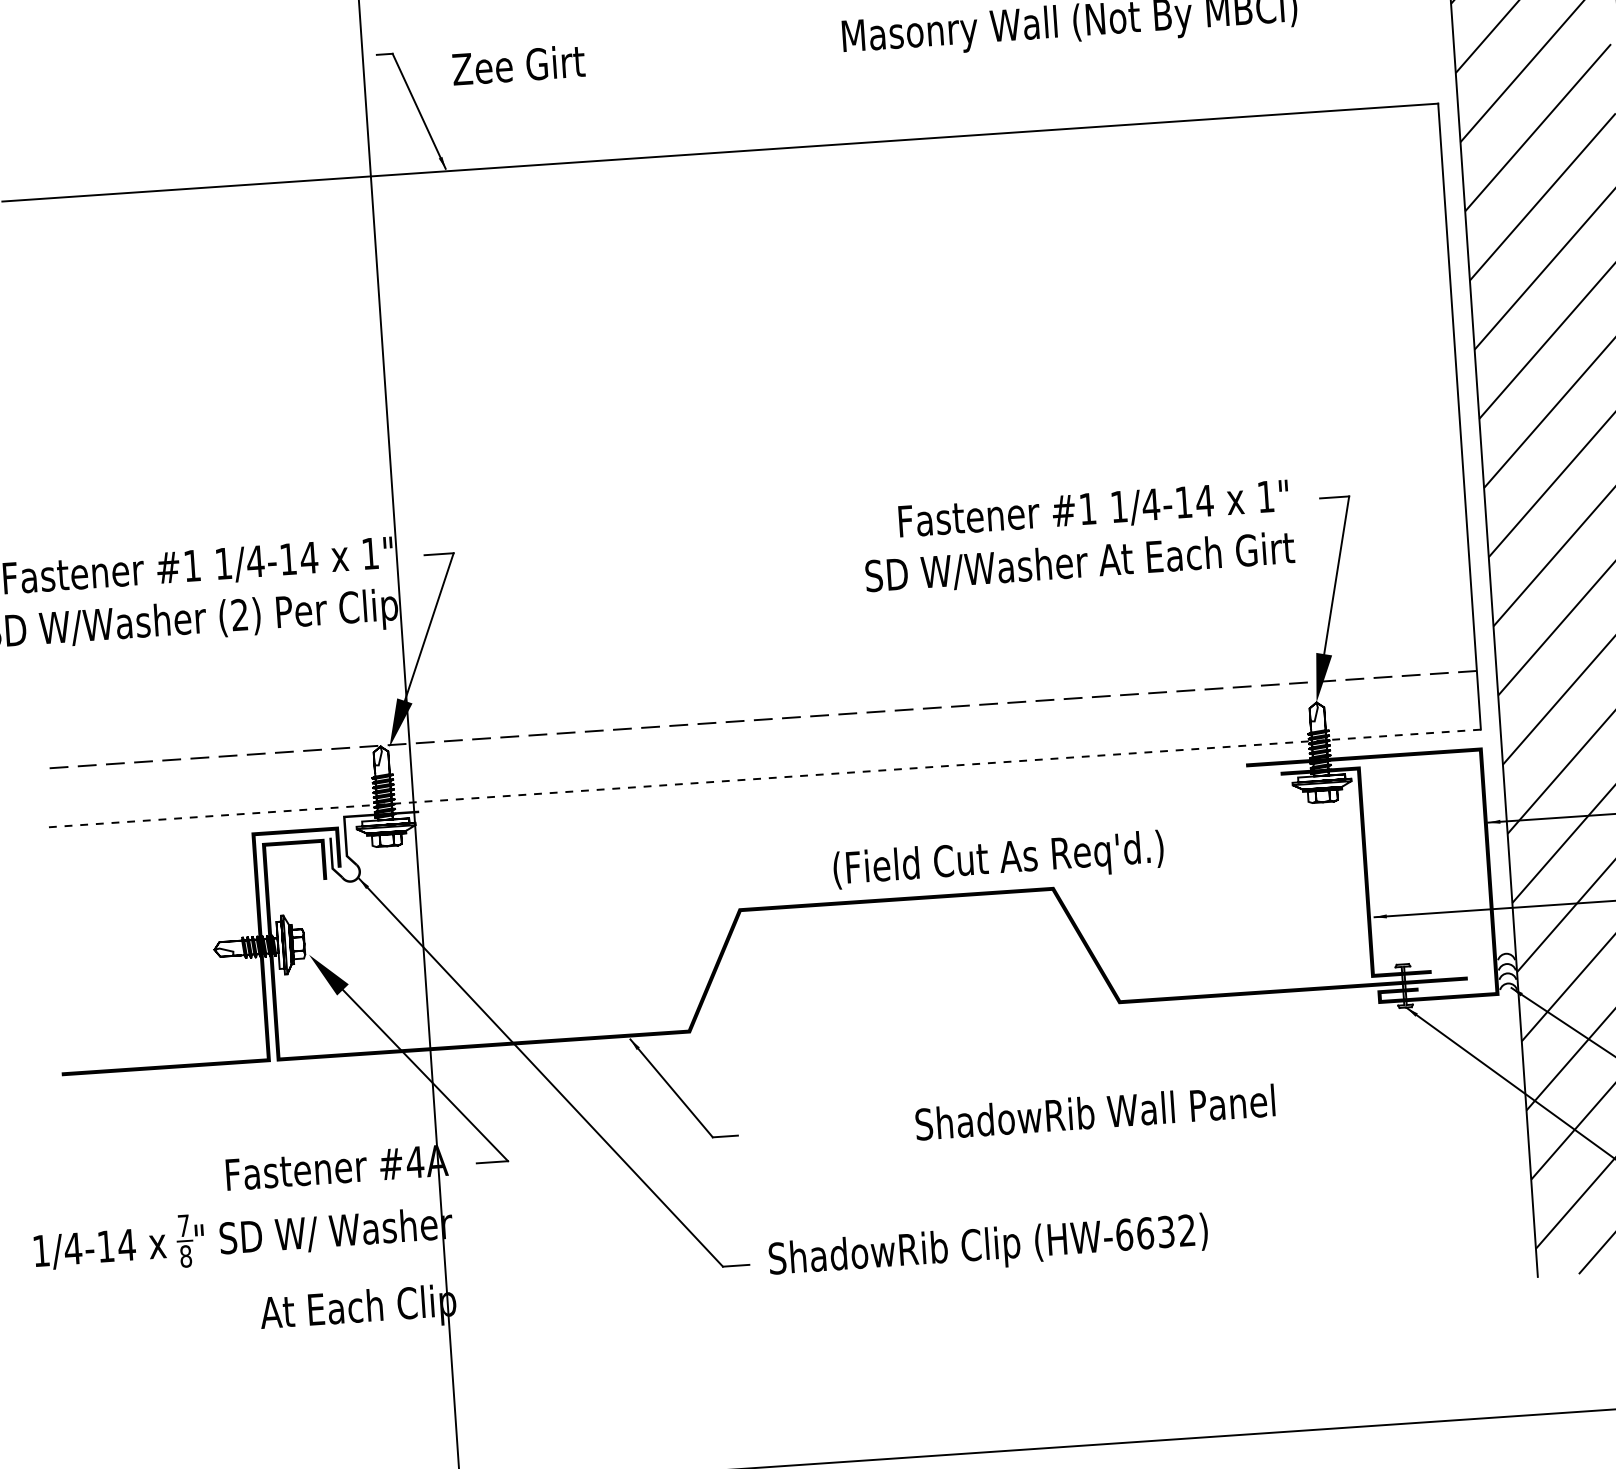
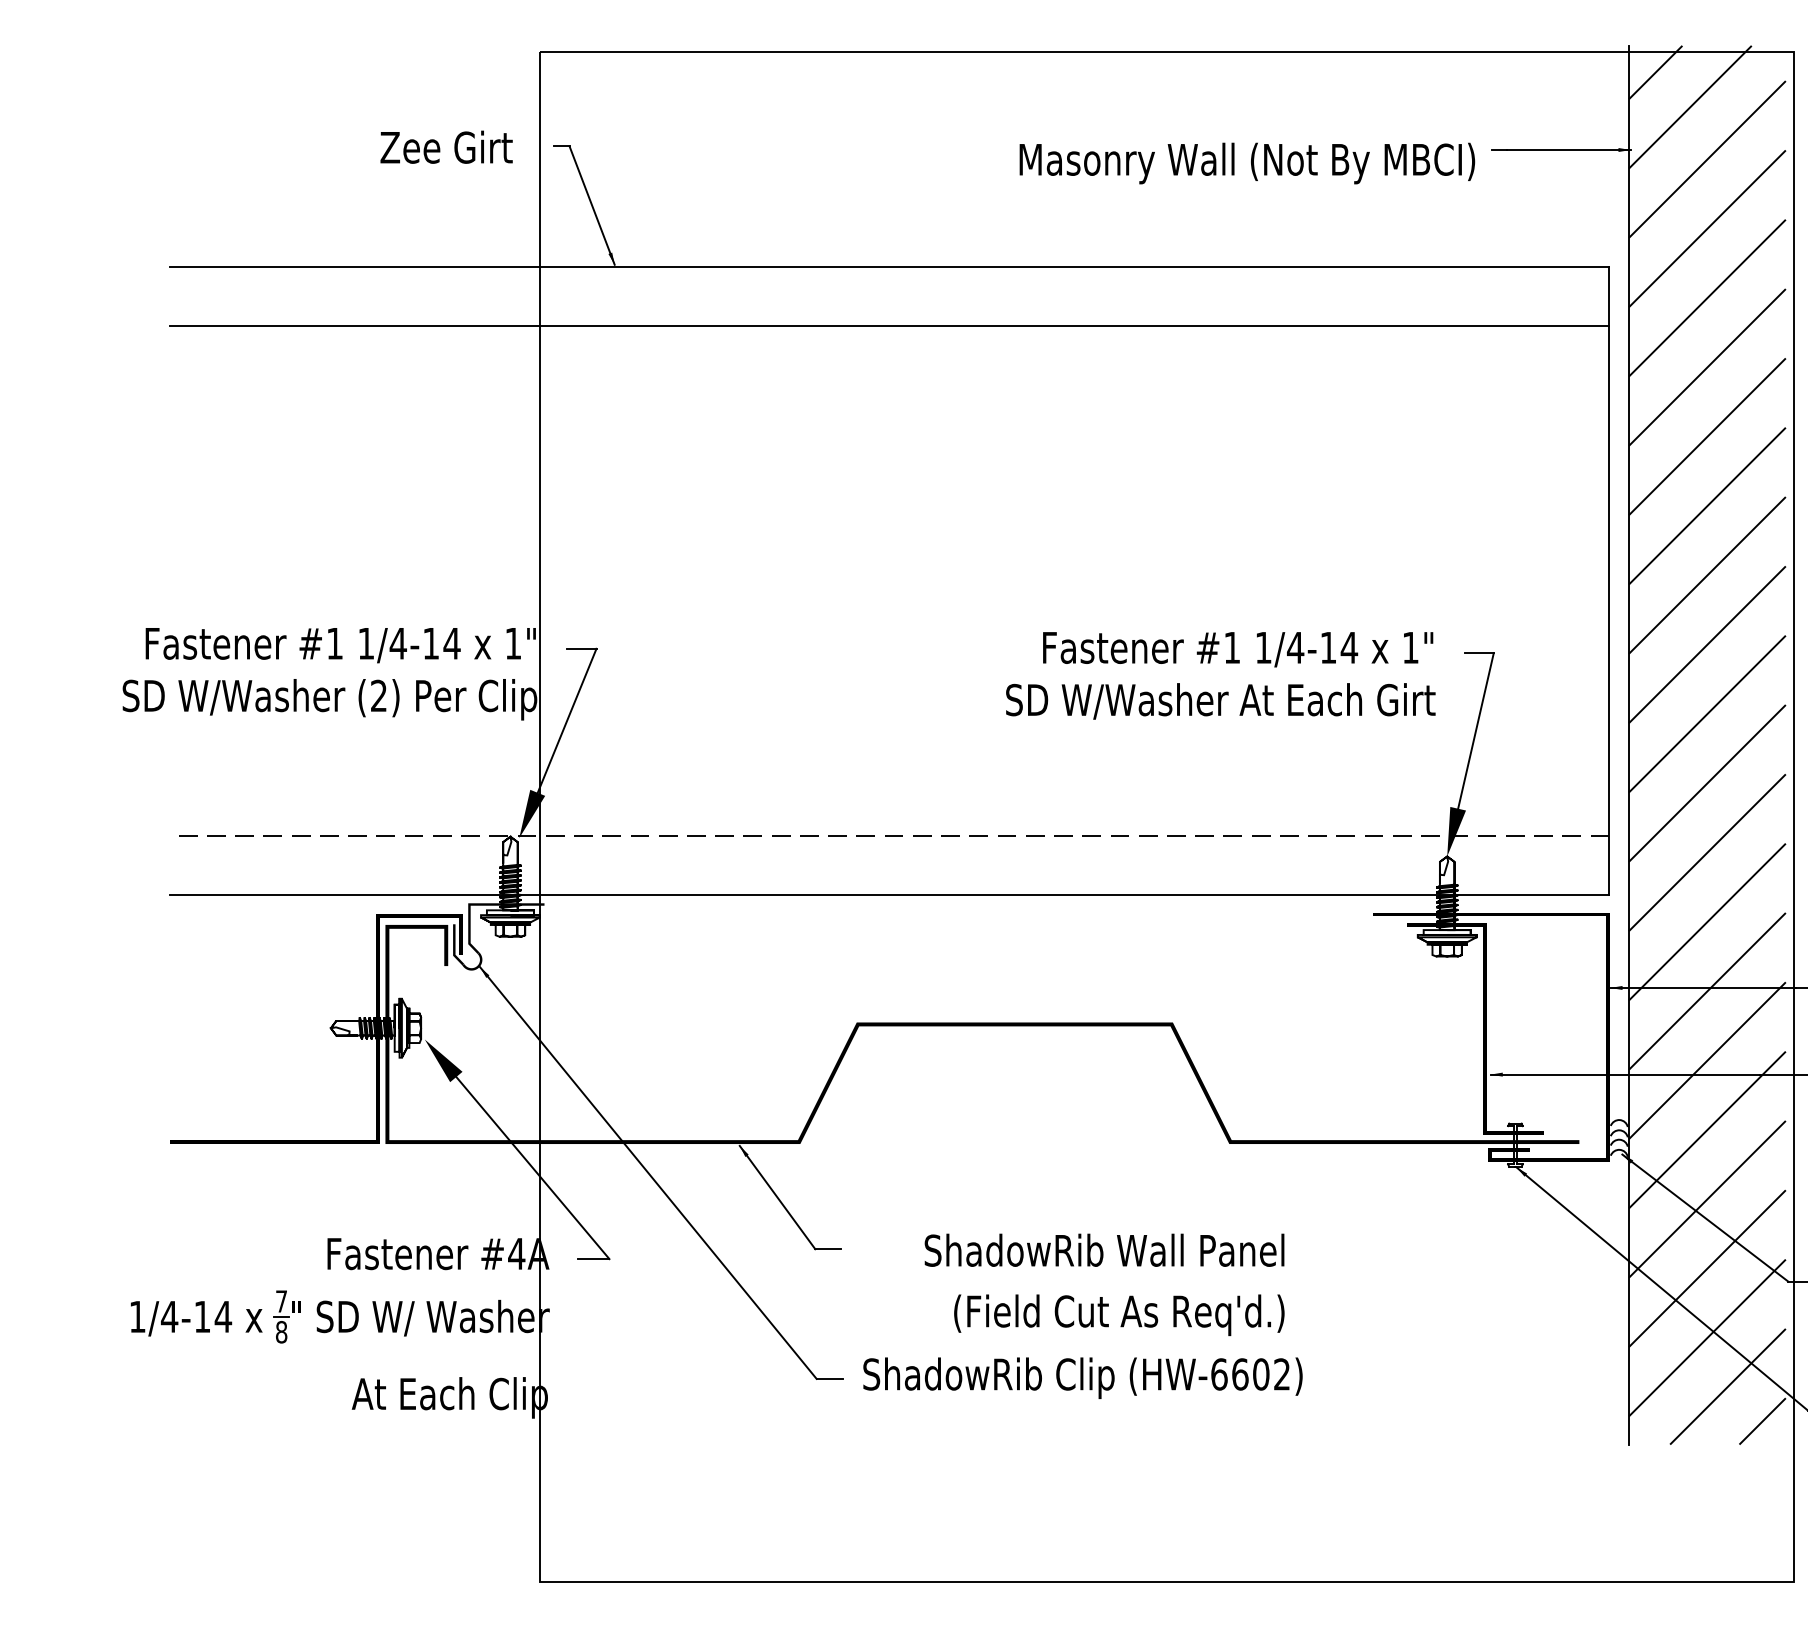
text: (518, 64) -> (446, 146), moved
line: (724, 211) -> (889, 326), added
line: (762, 778) -> (889, 894), dashed -> solid
text: (998, 861) -> (1119, 1315), moved
text: (1095, 1111) -> (1104, 1249), moved
text: (1166, 1231) -> (1261, 1374), (HW-6632) -> (HW-6602)

